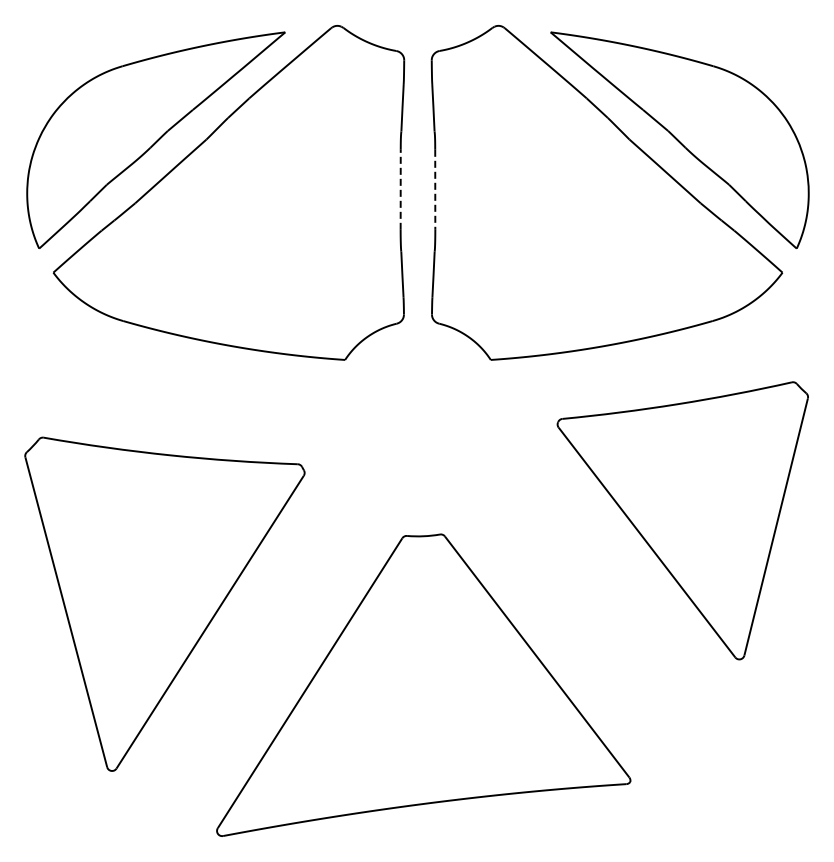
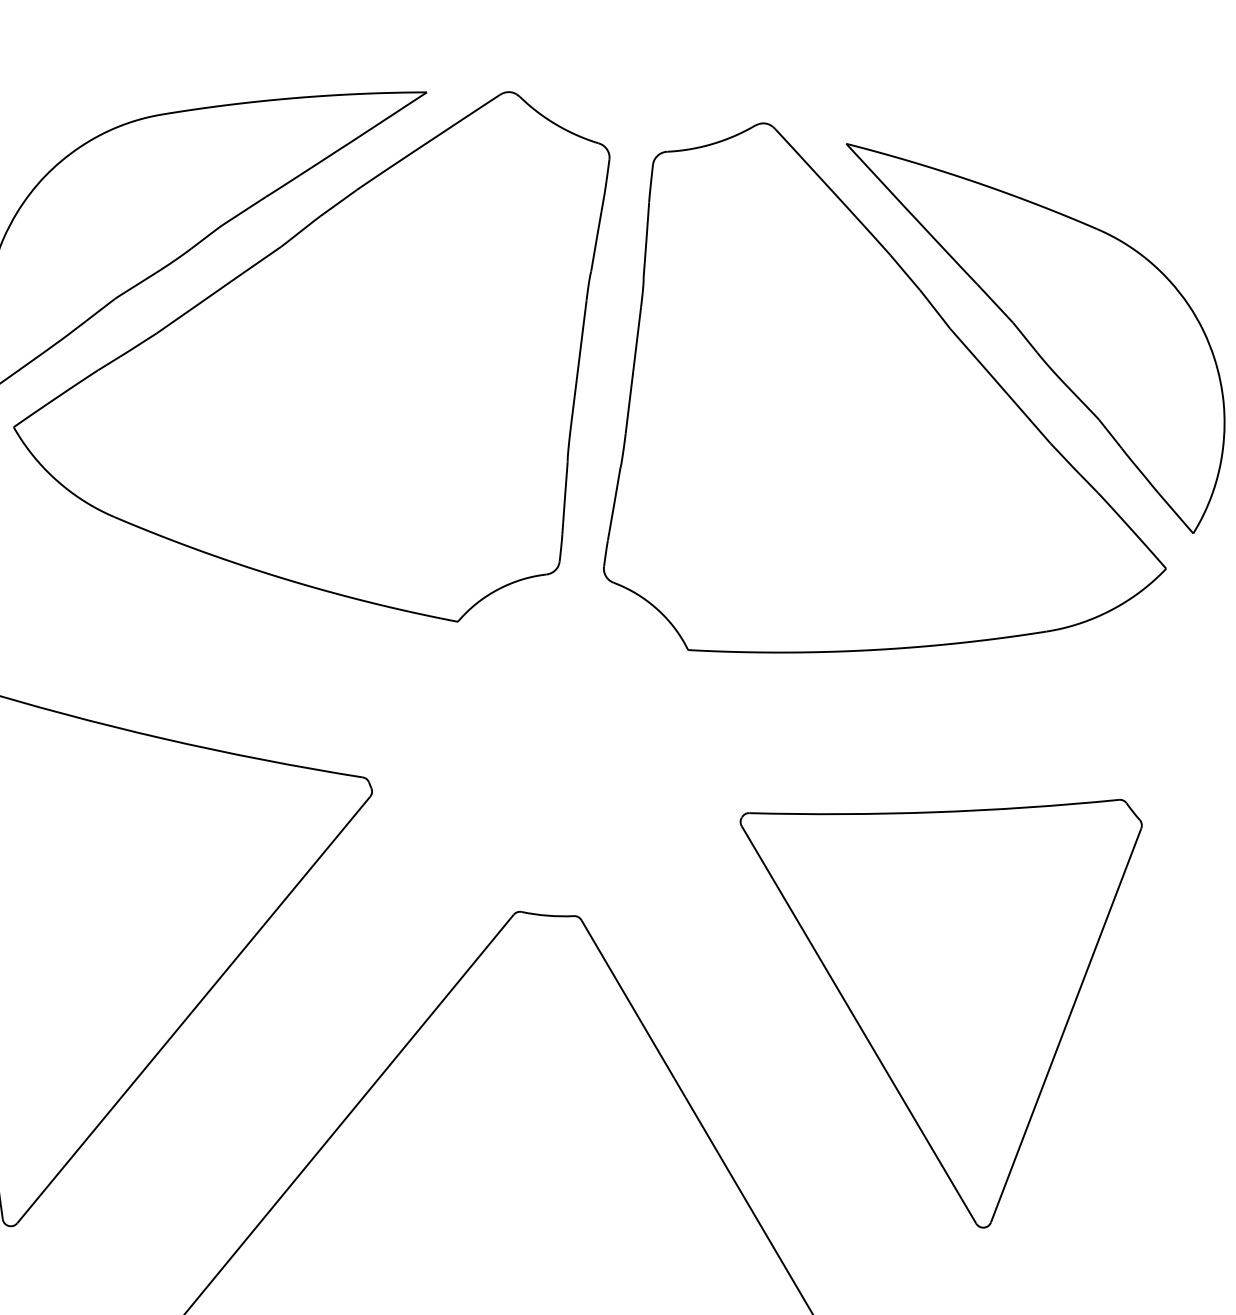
line: (400, 189) -> (578, 363), dashed -> solid
line: (435, 189) -> (633, 369), dashed -> solid
part: (682, 520) -> (919, 996), moved

